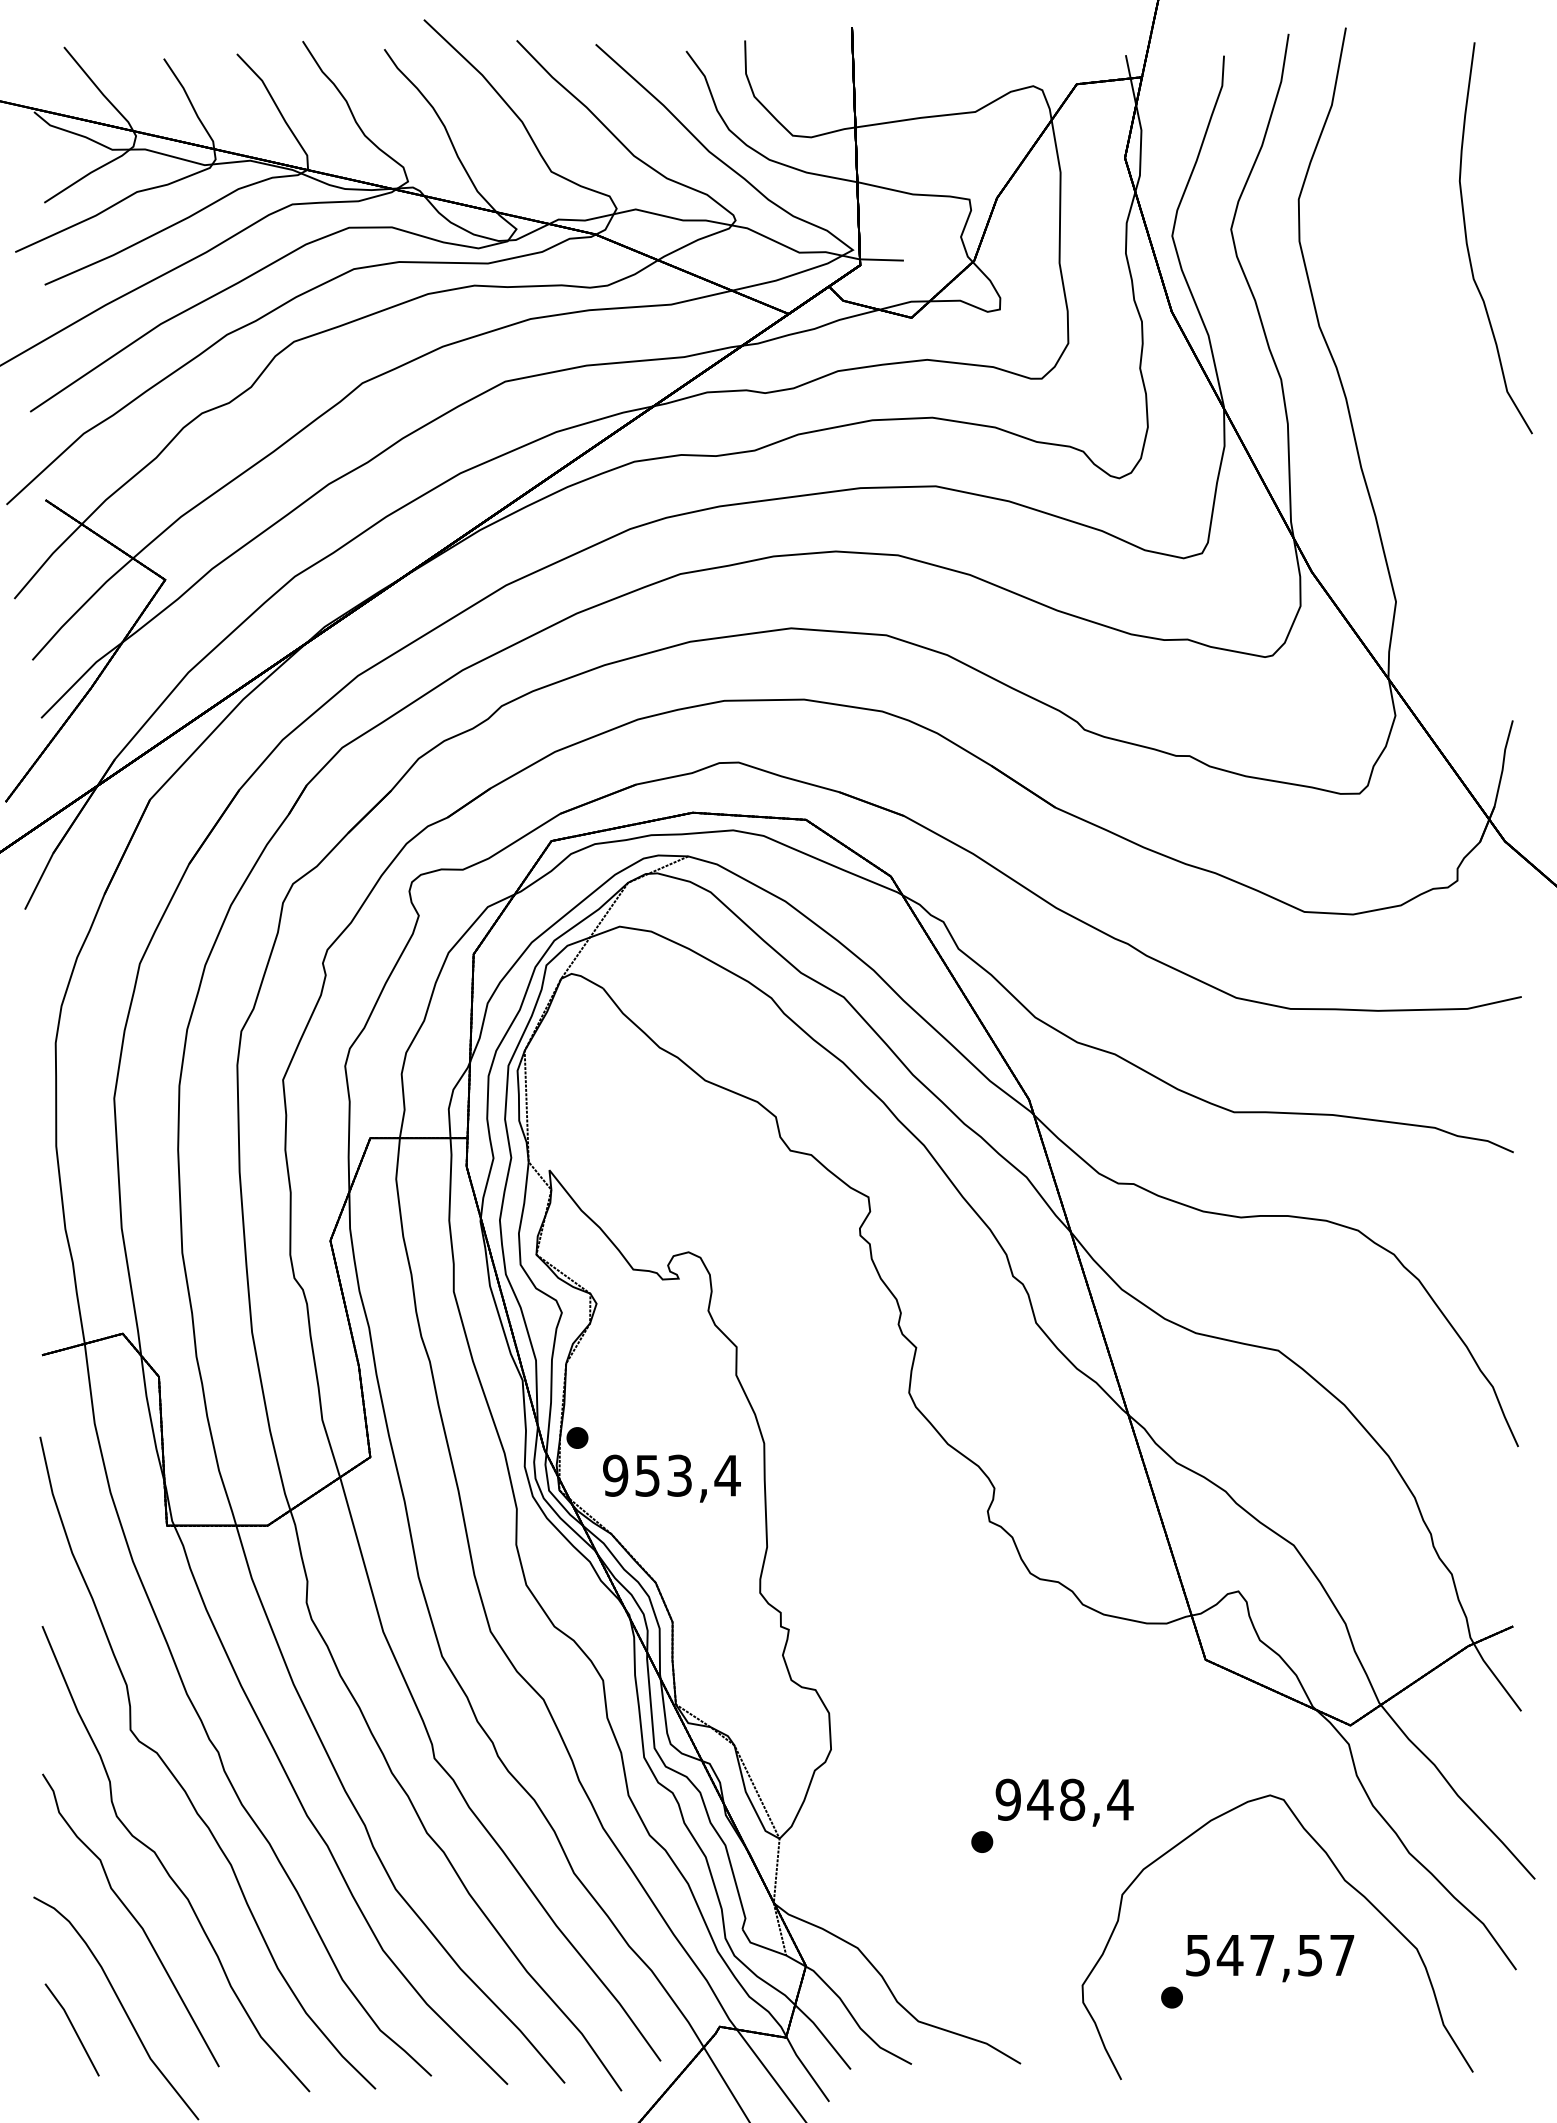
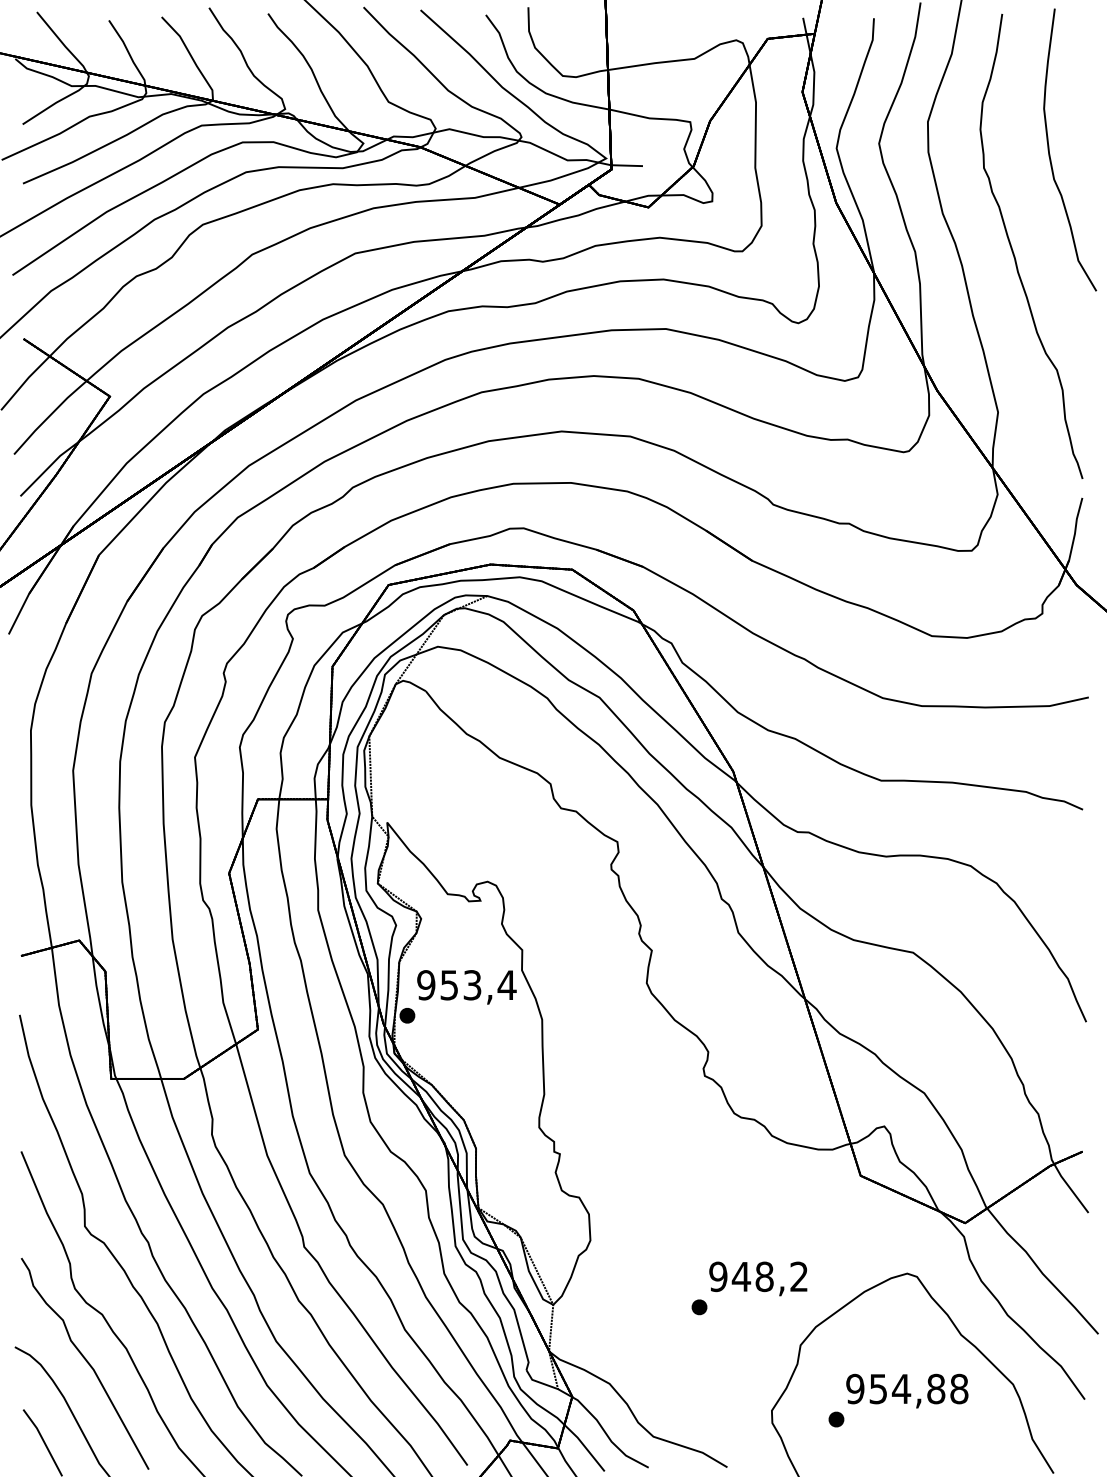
curve: (1417, 379) -> (1013, 251), added
text: (671, 1478) -> (466, 987), moved
text: (1120, 1799) -> (799, 1276), 948,4 -> 948,2
text: (1269, 1955) -> (906, 1389), 547,57 -> 954,88

